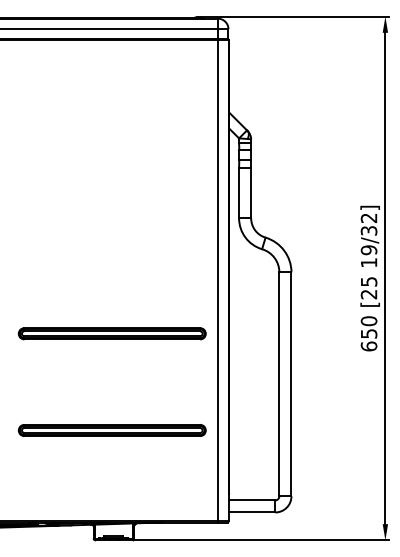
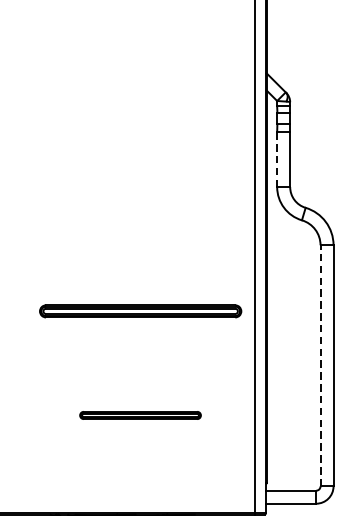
line: (239, 192) -> (277, 159), solid -> dashed
line: (279, 384) -> (320, 365), solid -> dashed
part: (111, 430) -> (139, 415), size x0.6

